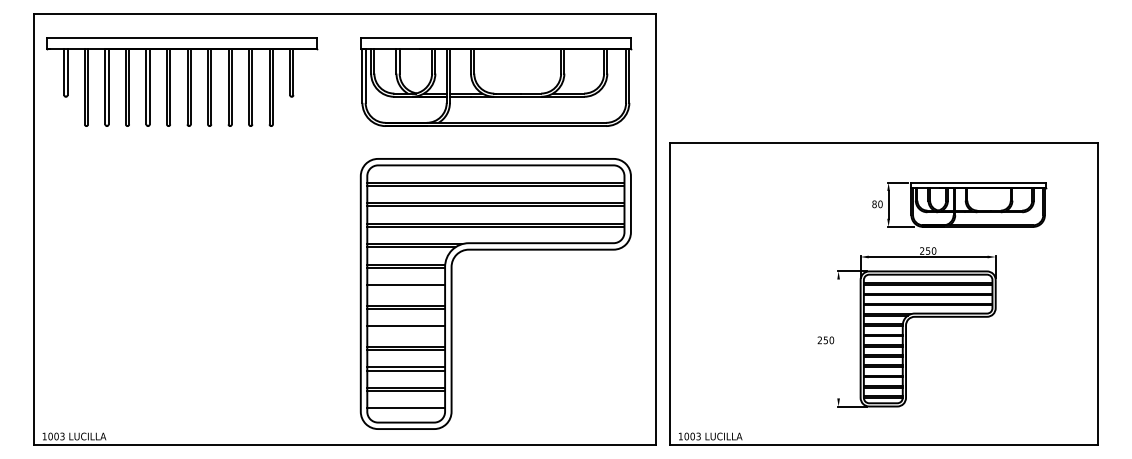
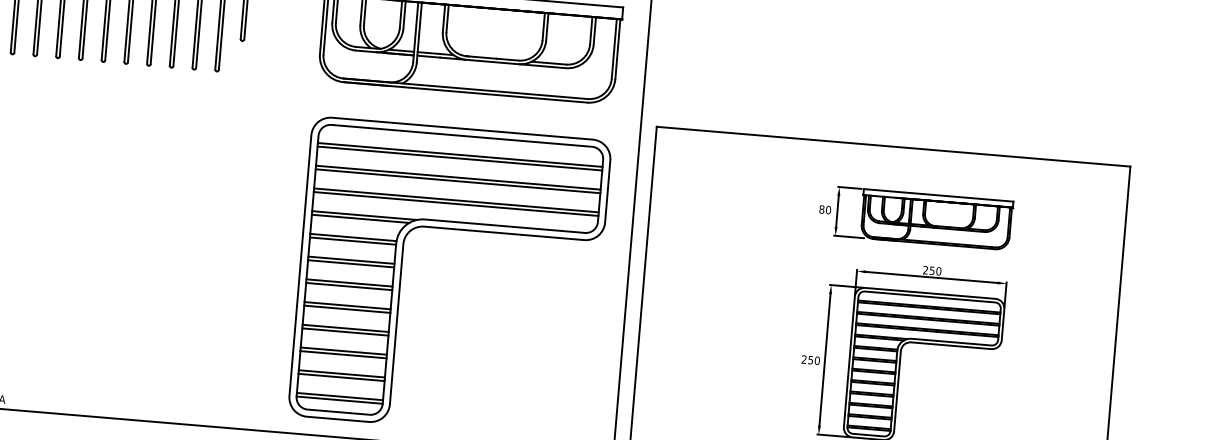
part: (959, 204) -> (915, 217), moved
line: (406, 288) -> (351, 263), added
line: (406, 329) -> (347, 309), added
line: (838, 338) -> (824, 359), added
line: (406, 411) -> (340, 399), added

